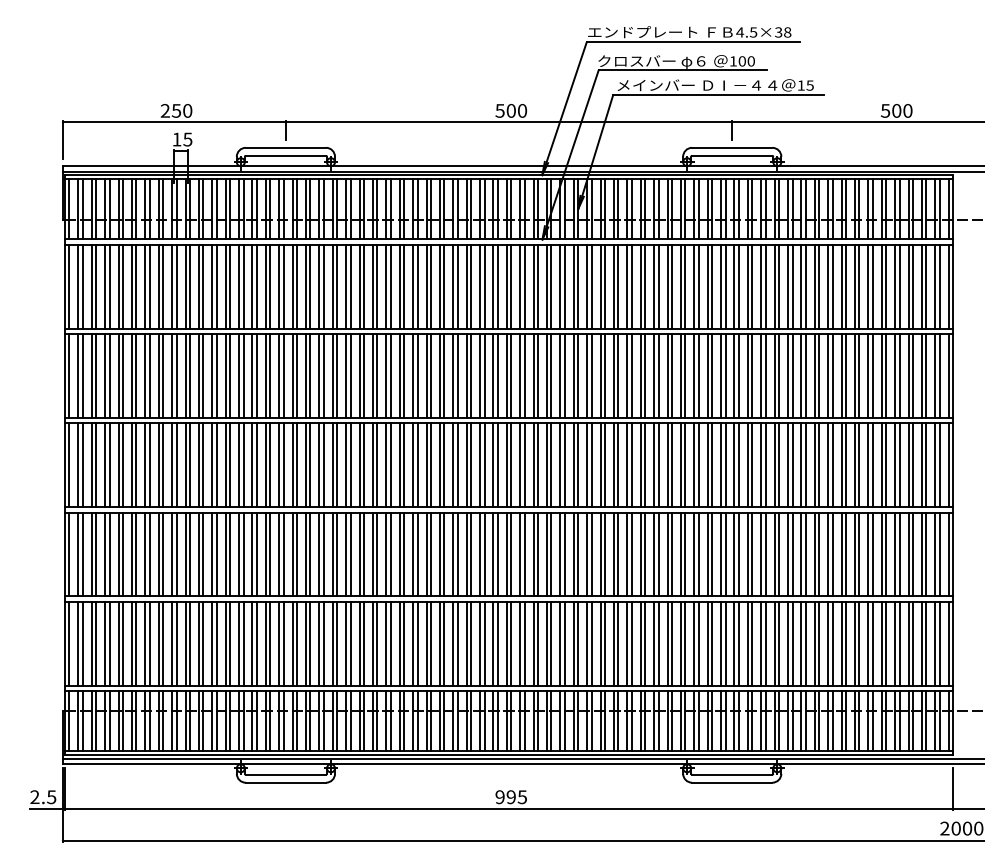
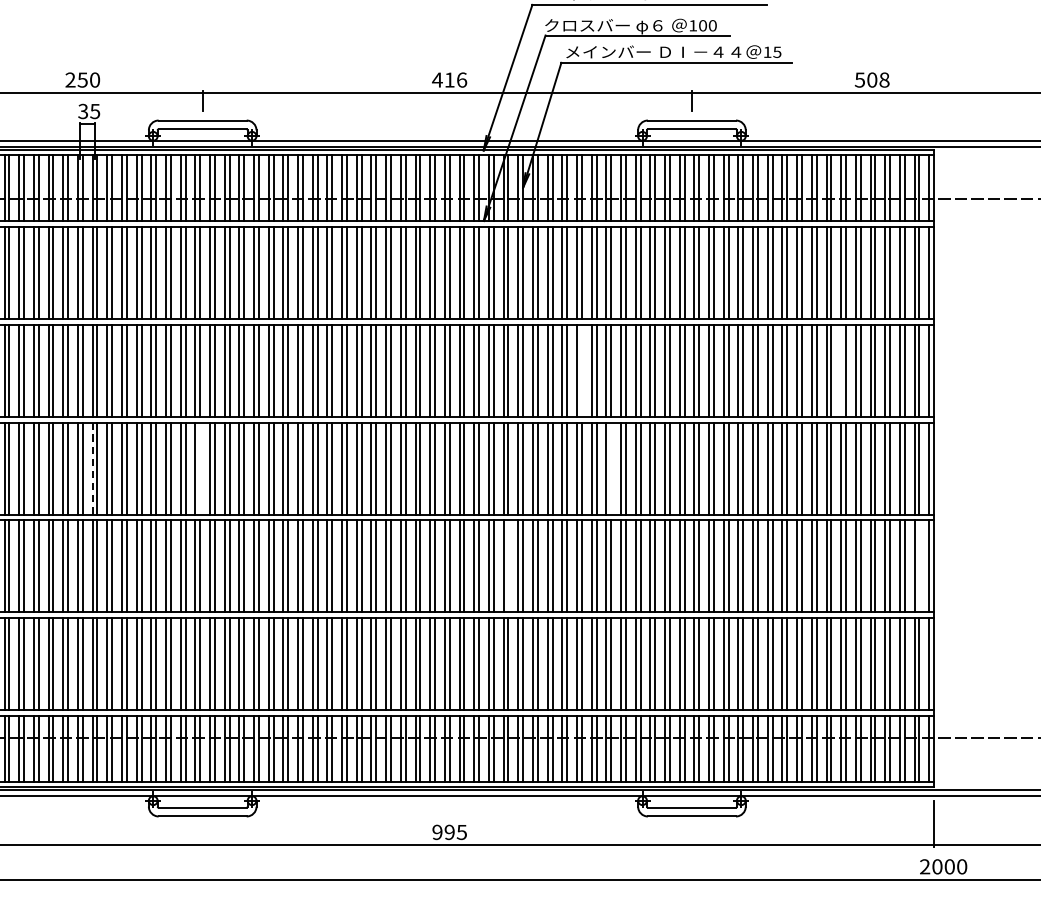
text: (511, 110) -> (449, 79), 500 -> 416
text: (907, 110) -> (884, 79), 500 -> 508
text: (176, 139) -> (82, 111), 15 -> 35
line: (631, 375) -> (581, 370), removed
line: (868, 375) -> (841, 370), removed
line: (185, 465) -> (92, 468), solid -> dashed
line: (283, 465) -> (200, 468), removed
line: (658, 465) -> (611, 468), removed
line: (564, 554) -> (508, 566), removed
line: (939, 554) -> (919, 566), removed

